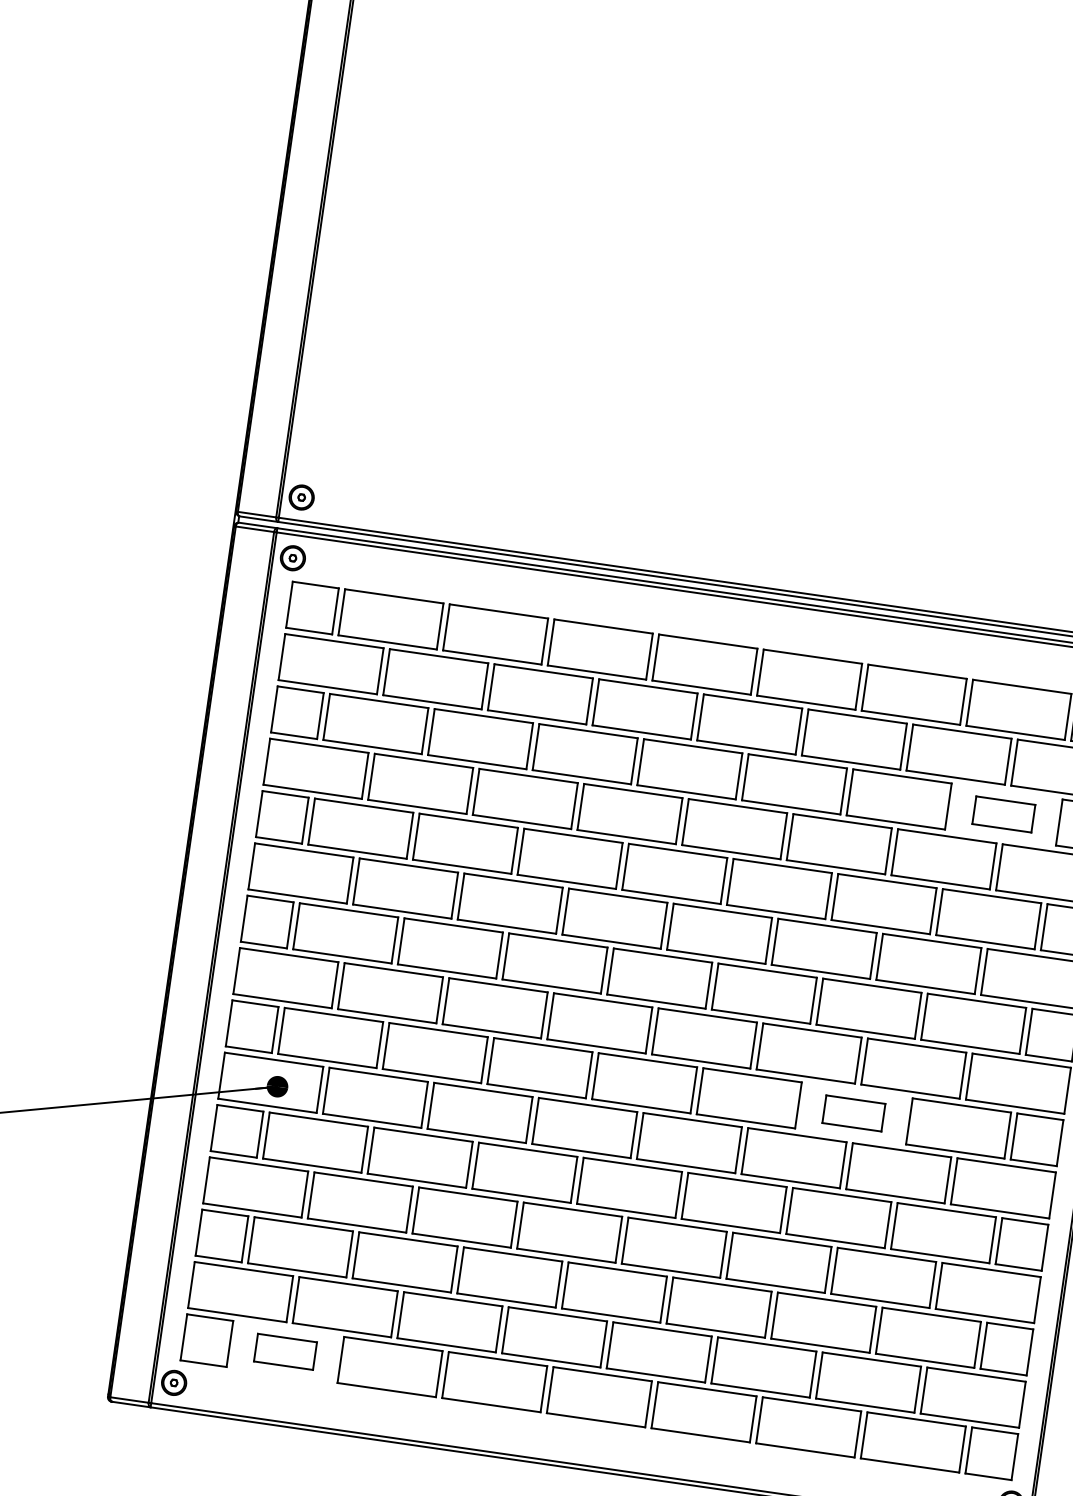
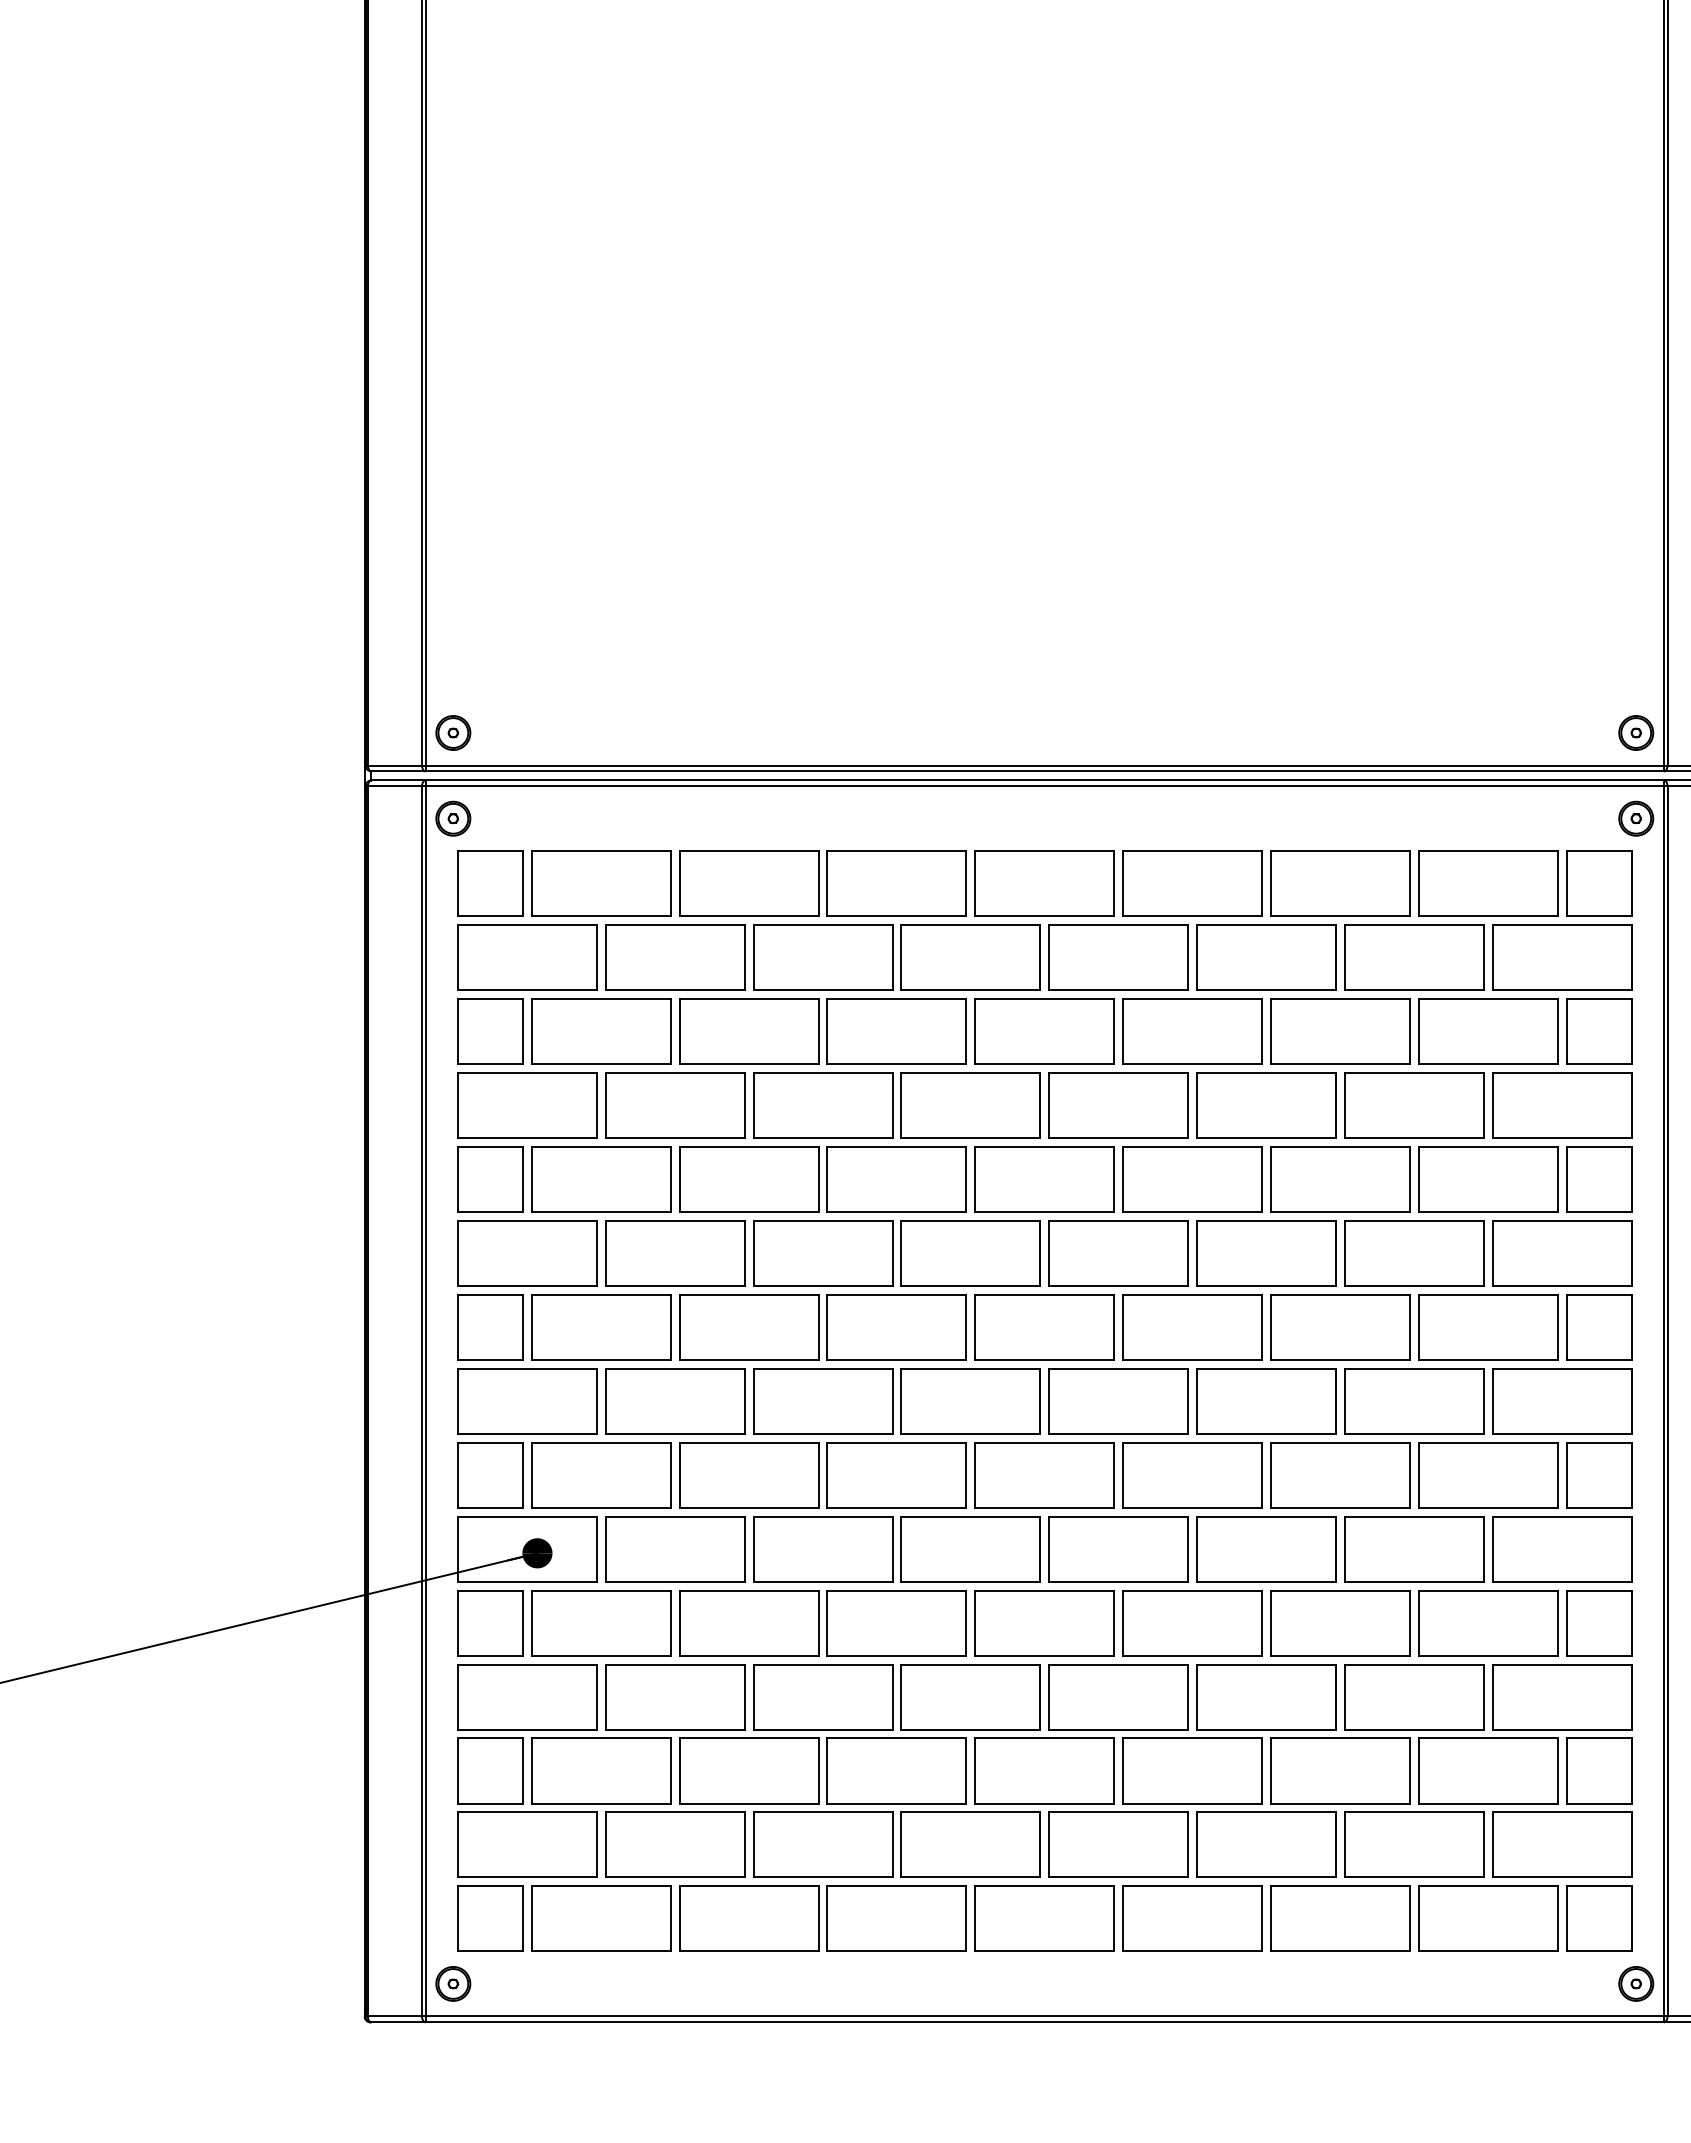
part: (1003, 814) -> (1488, 1031), size x1.67
part: (853, 1113) -> (1340, 1475), size x1.67
part: (285, 1351) -> (601, 1918), size x1.67

